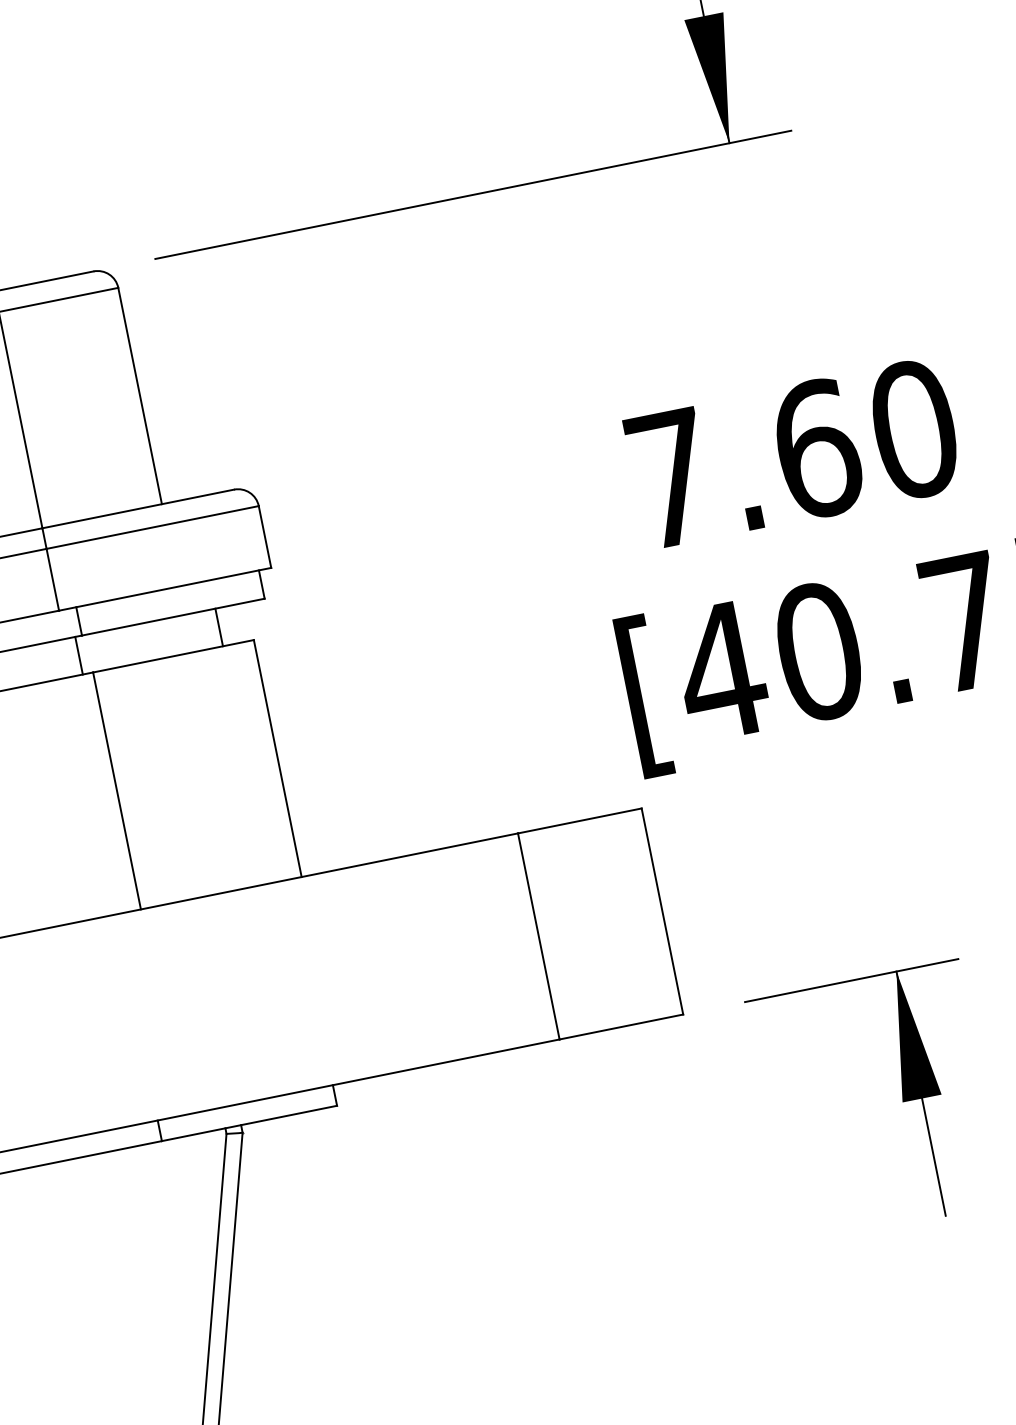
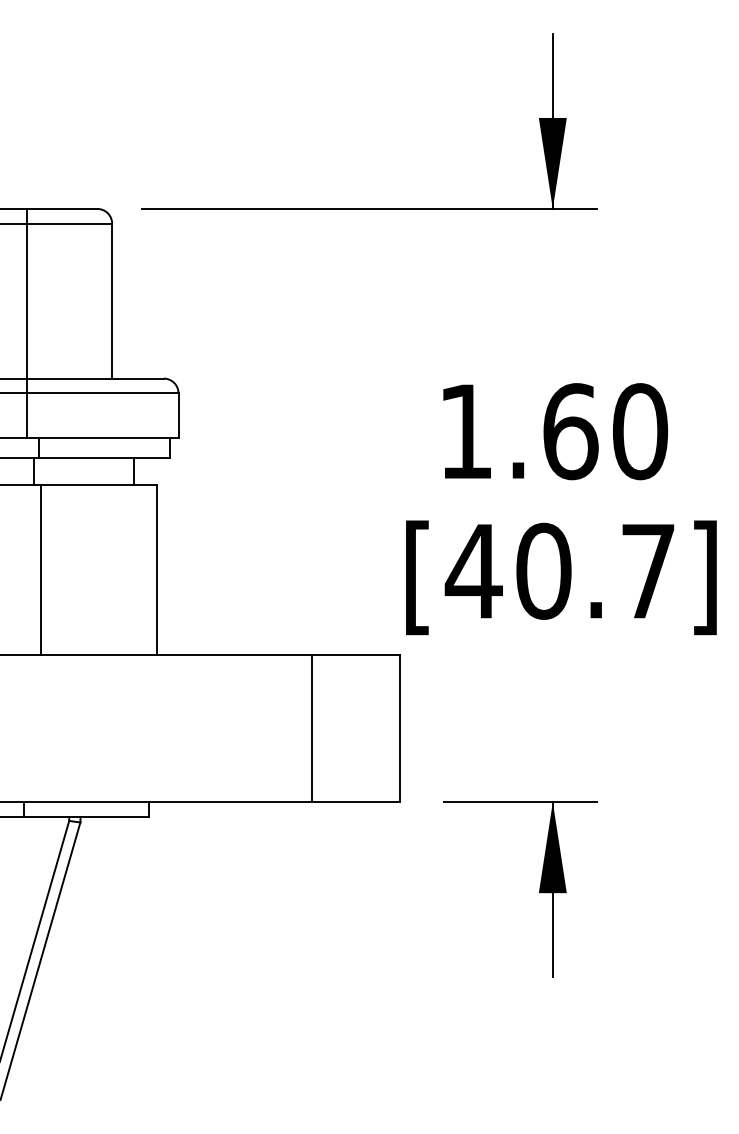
text: (670, 478) -> (465, 431), 7.60 -> 1.60

